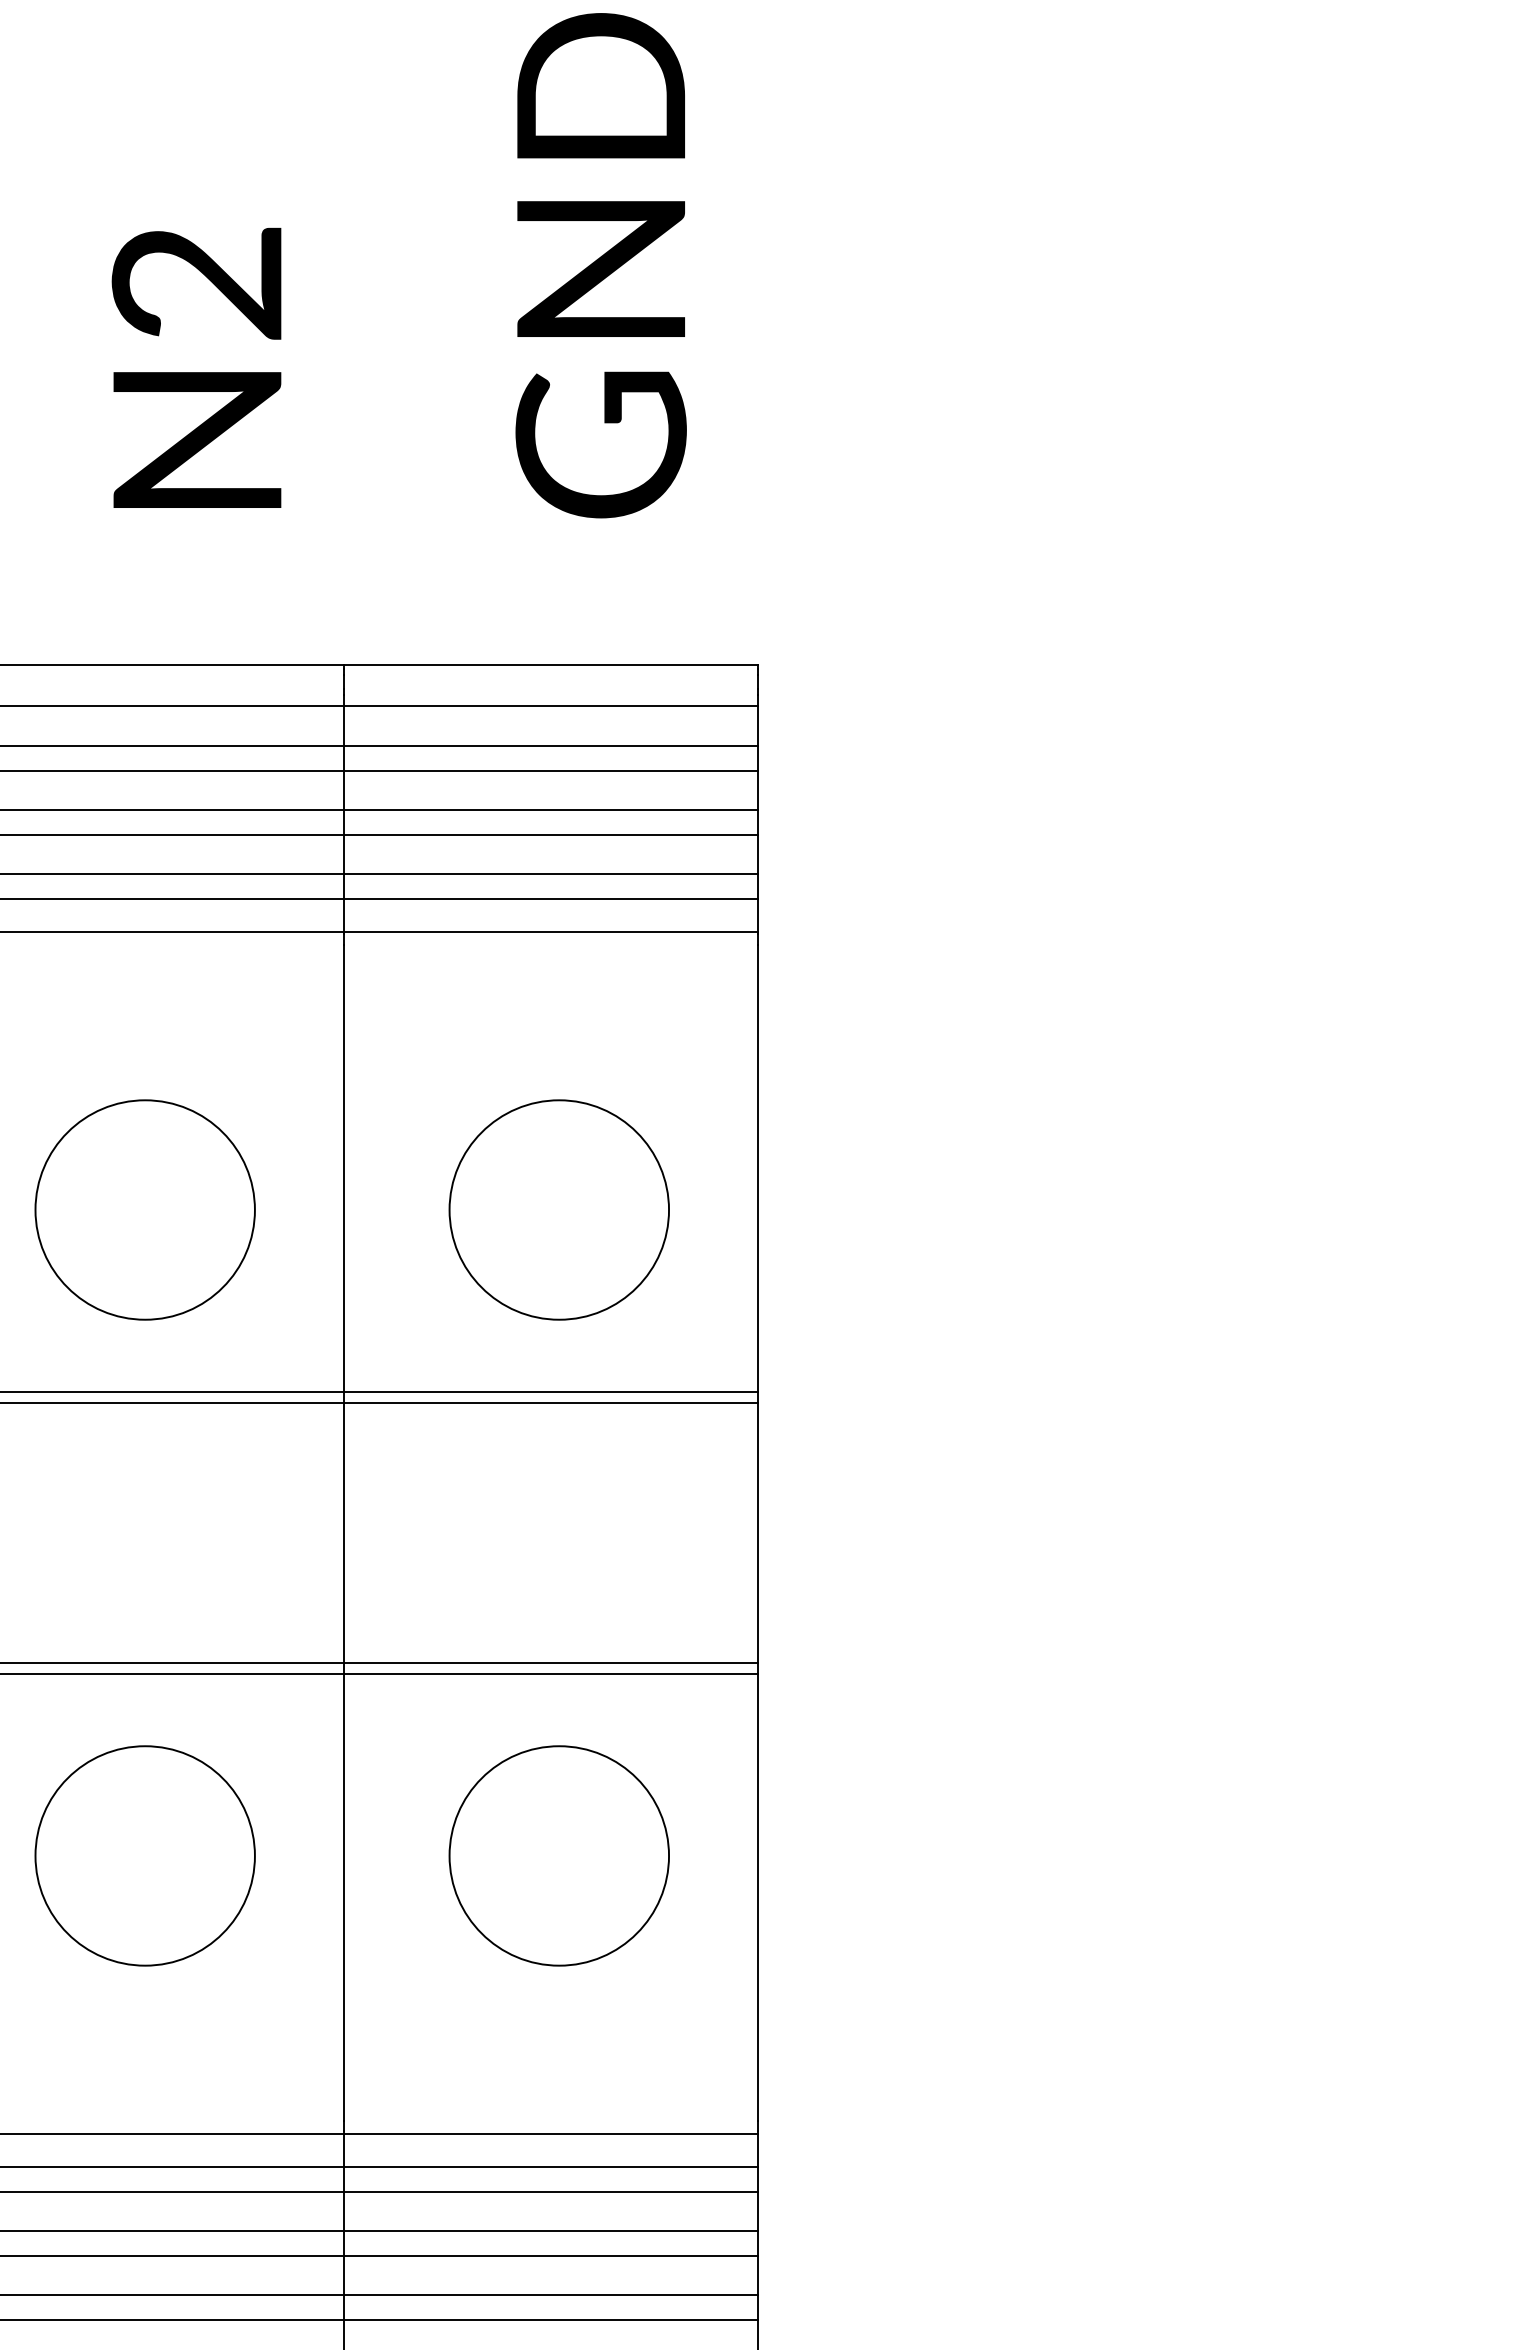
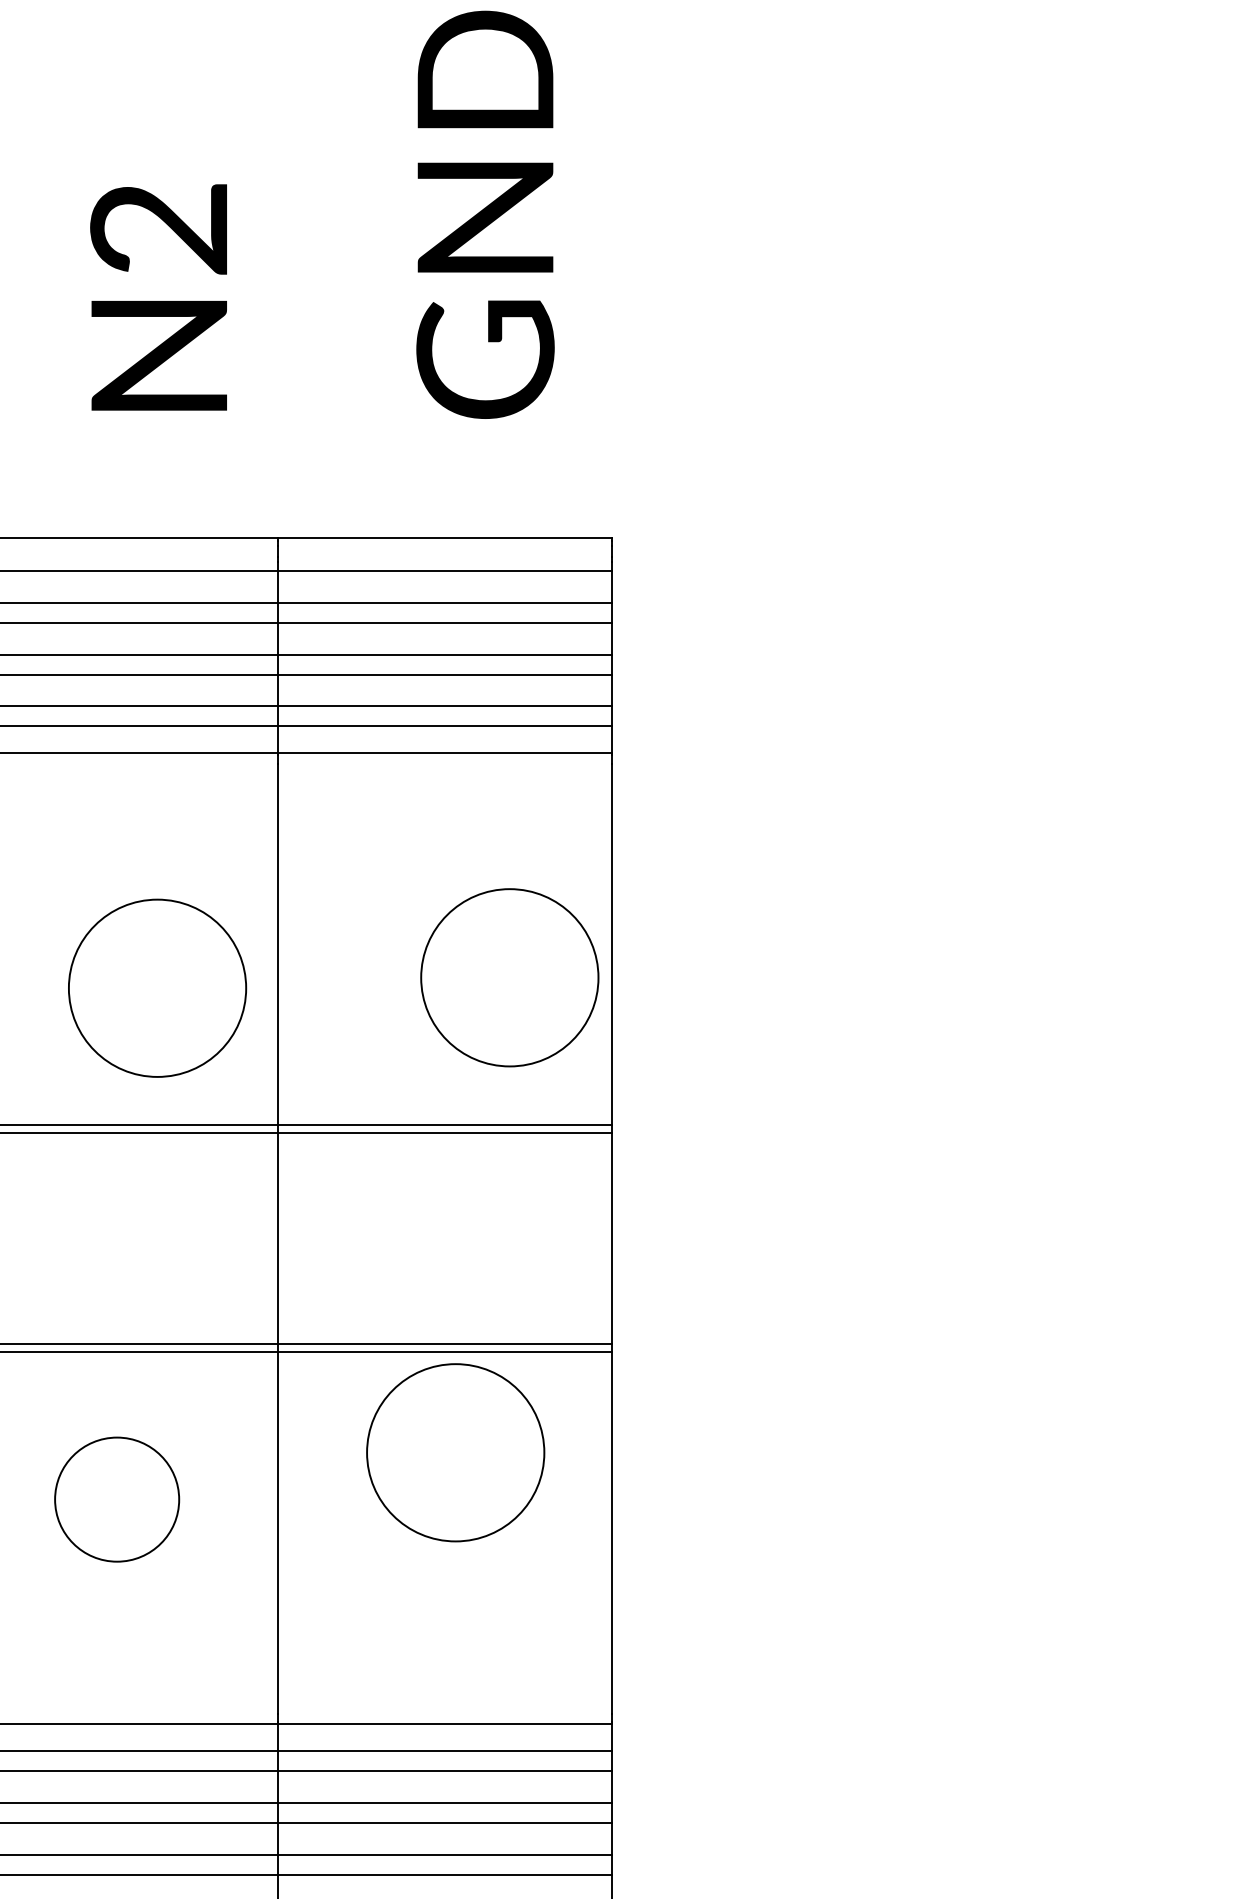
circle: (144, 1209) -> (156, 987), moved
circle: (558, 1209) -> (509, 977), moved
circle: (144, 1855) -> (116, 1499), size x0.7
circle: (558, 1855) -> (455, 1452), moved

